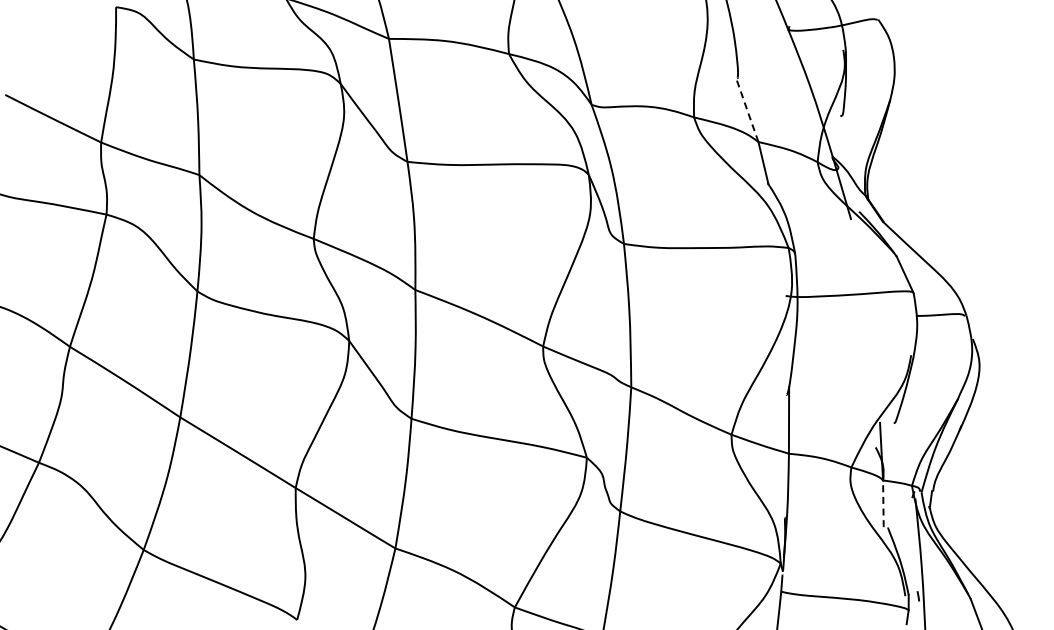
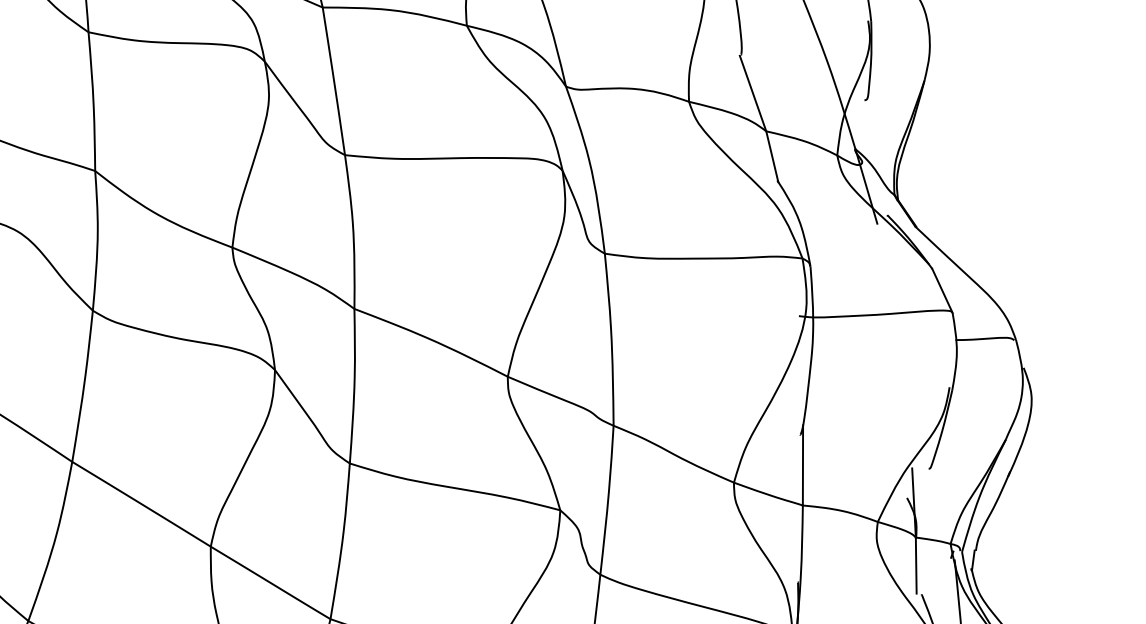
line: (747, 110) -> (753, 93), dashed -> solid
line: (883, 503) -> (916, 565), dashed -> solid

